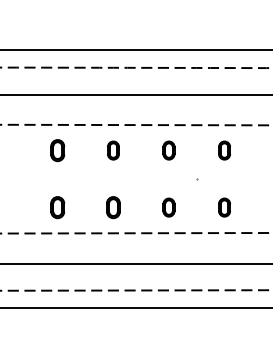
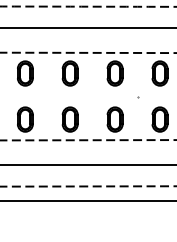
part: (57, 150) -> (25, 73), size x1.43
part: (113, 150) -> (70, 73), size x1.67
part: (168, 150) -> (114, 73), size x1.67
part: (224, 150) -> (159, 73), size x1.67
part: (57, 207) -> (25, 119), size x1.43
part: (113, 207) -> (70, 119), size x1.43
part: (168, 207) -> (114, 119), size x1.67
part: (224, 207) -> (159, 119), size x1.67

